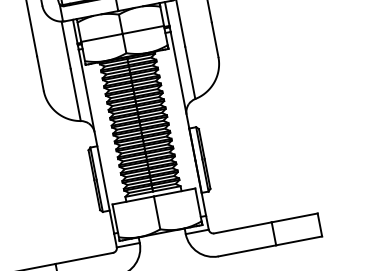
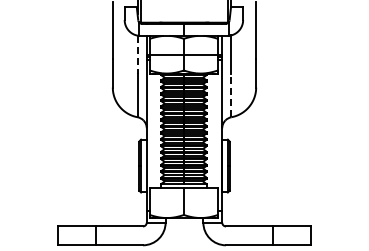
line: (66, 45) -> (137, 55), solid -> dashed
line: (190, 72) -> (231, 95), solid -> dashed

